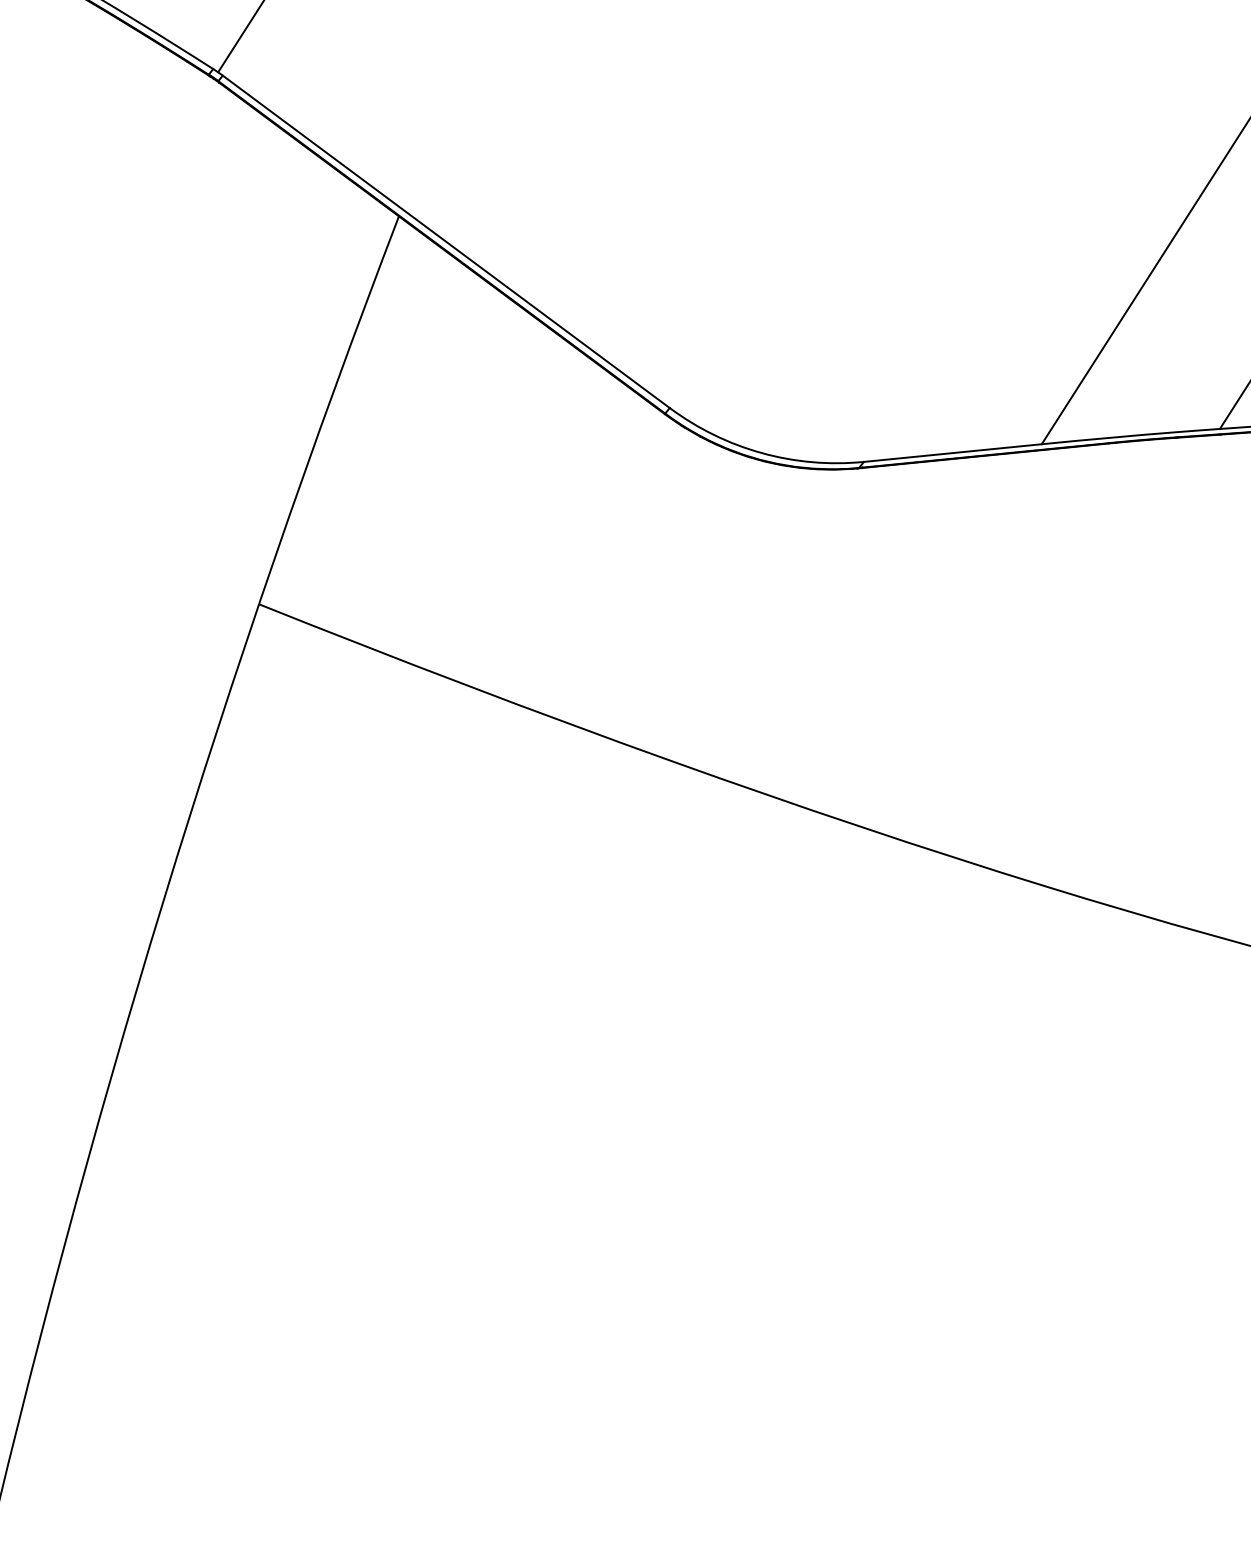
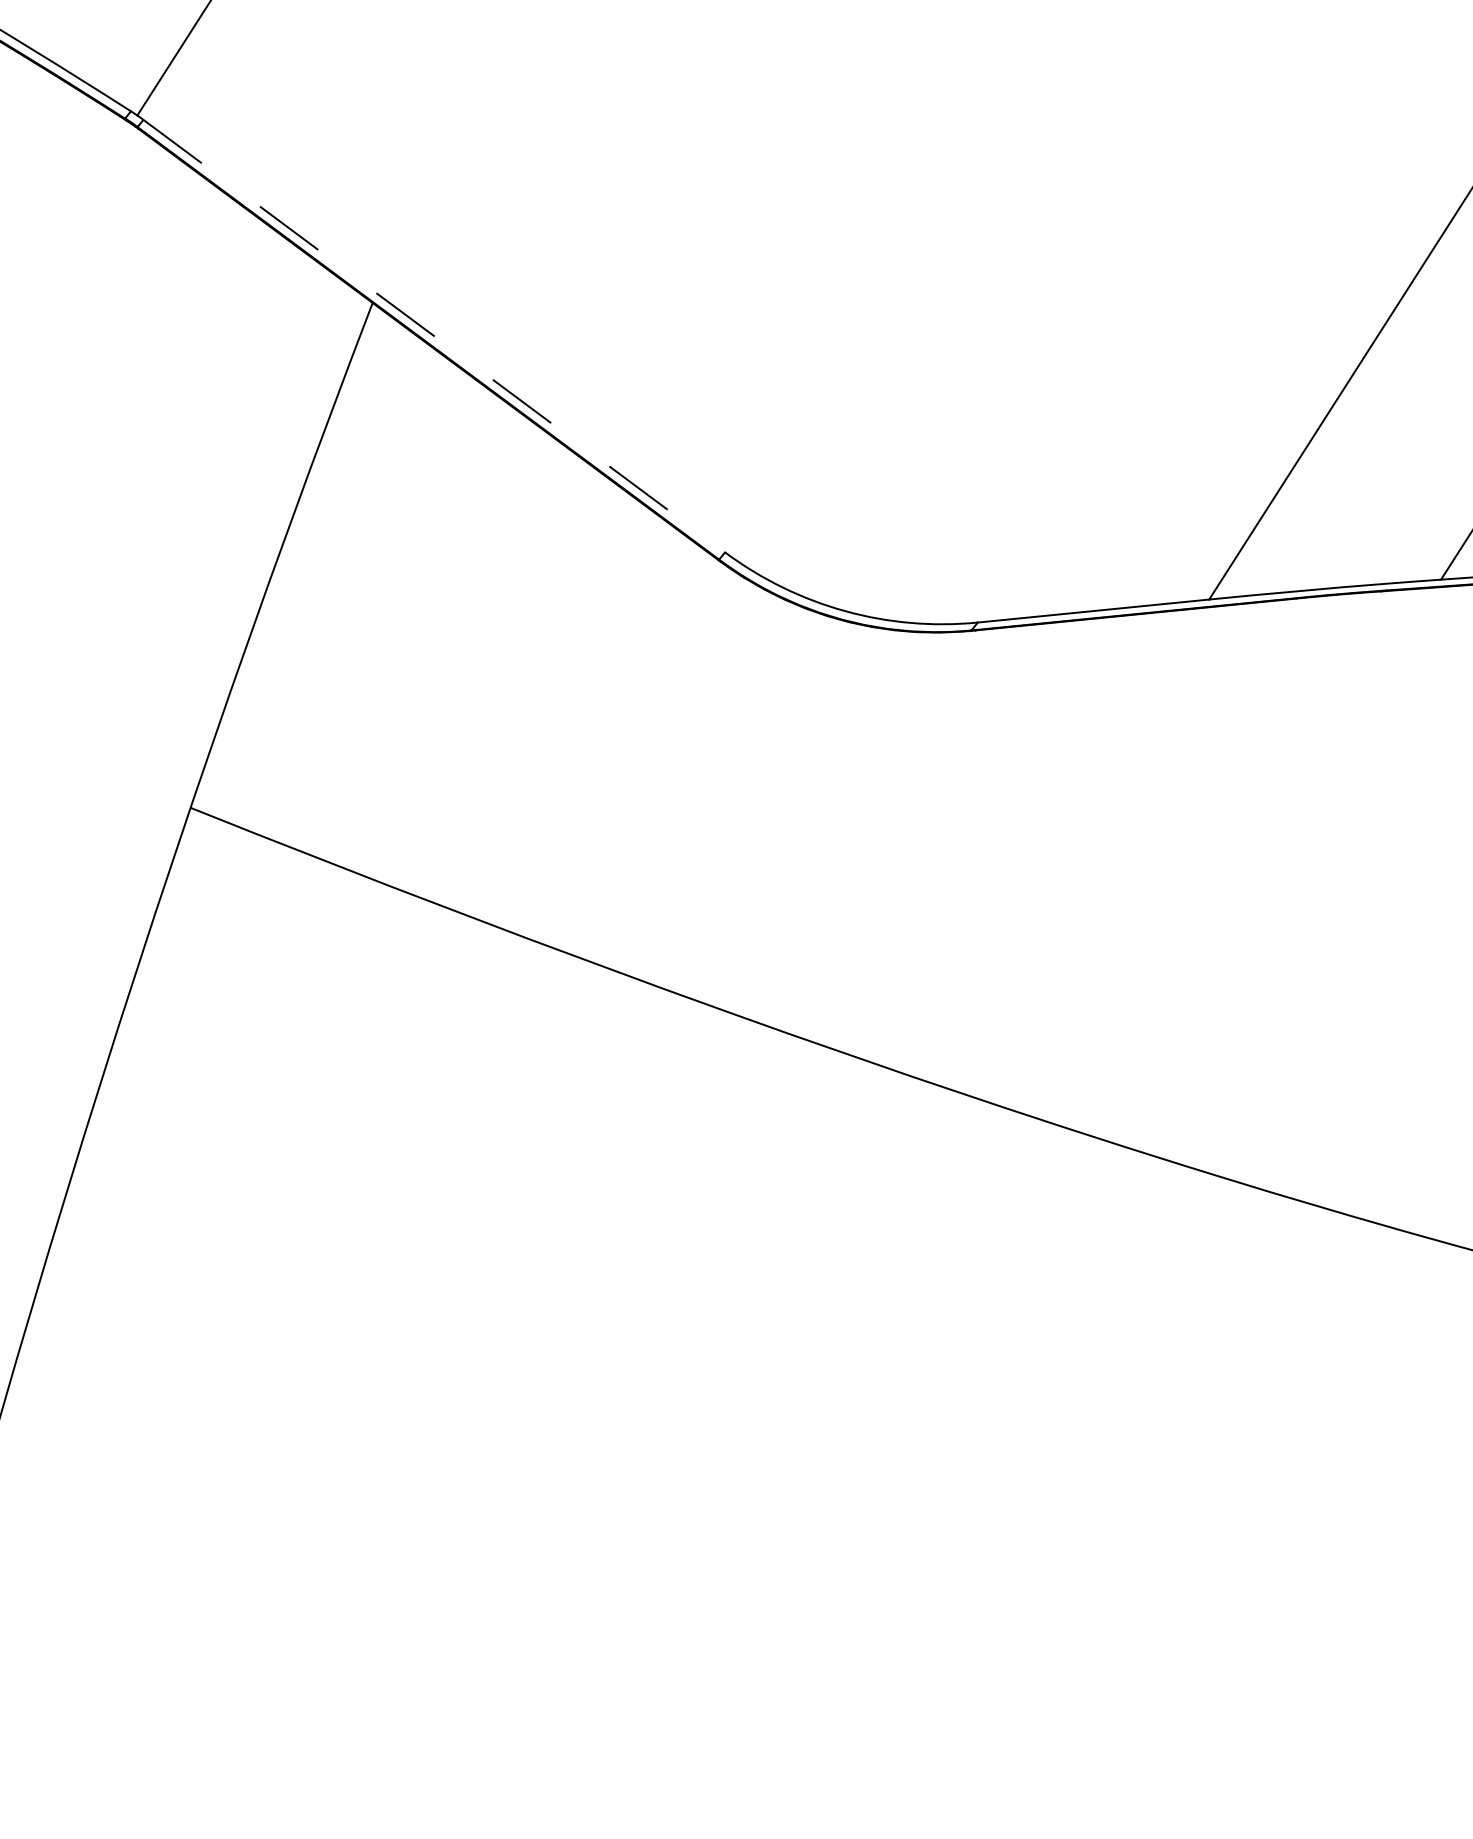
line: (446, 242) -> (434, 337), solid -> dashed

